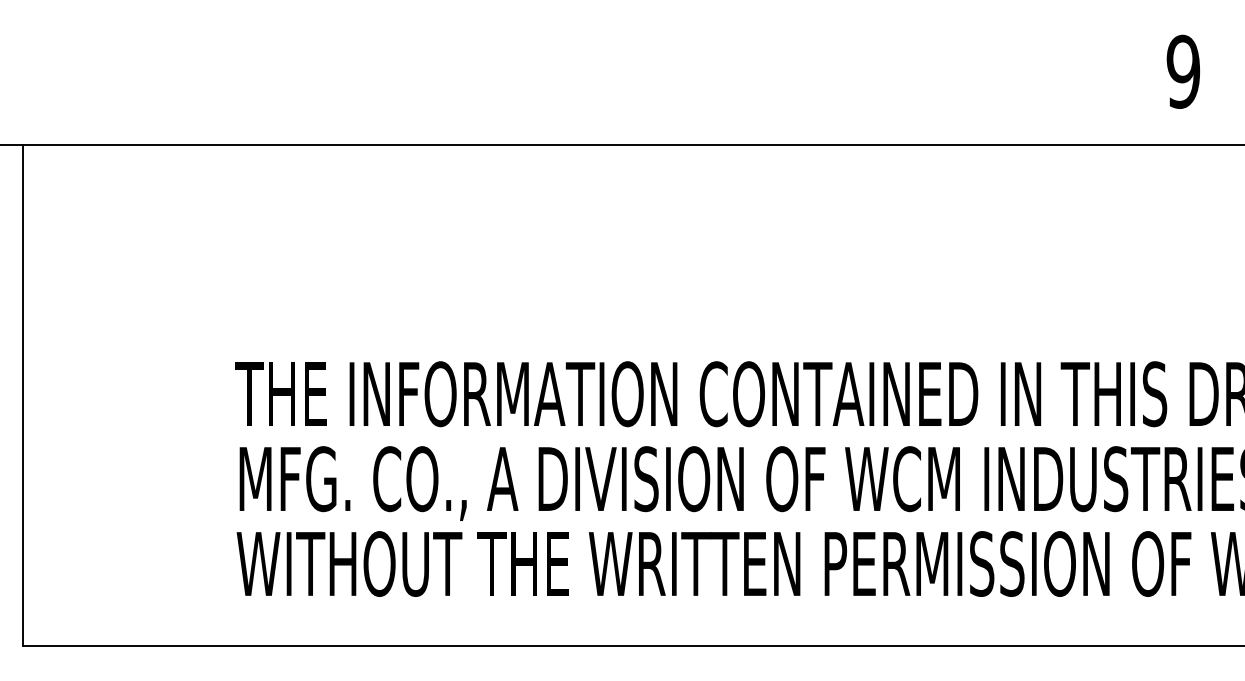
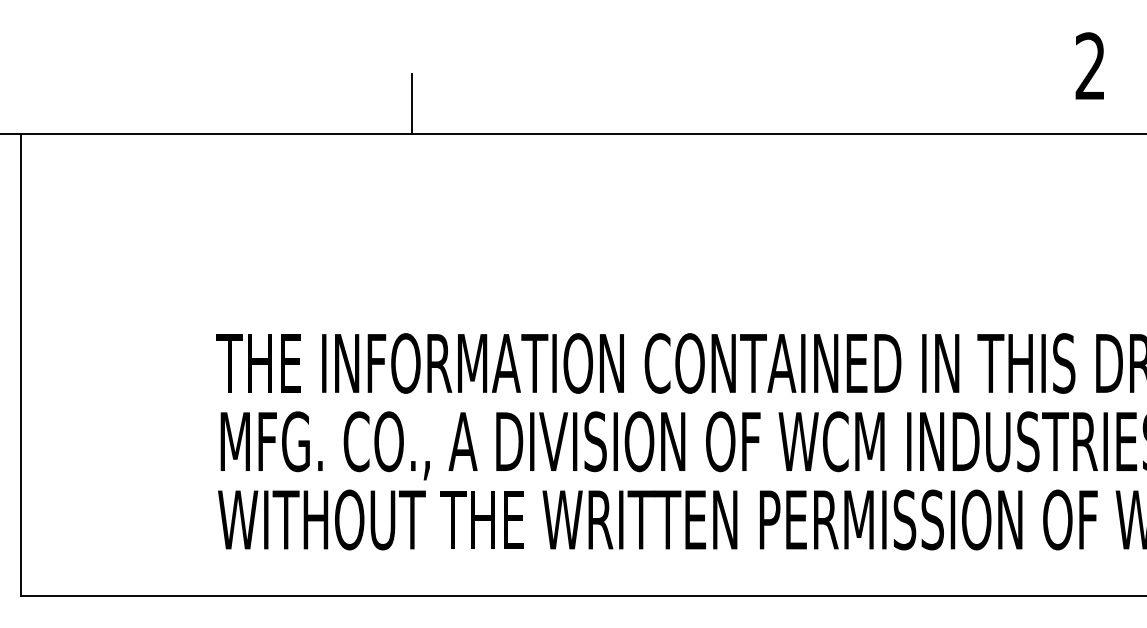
text: (1183, 71) -> (1090, 66), 9 -> 2
line: (447, 112) -> (412, 103), added

